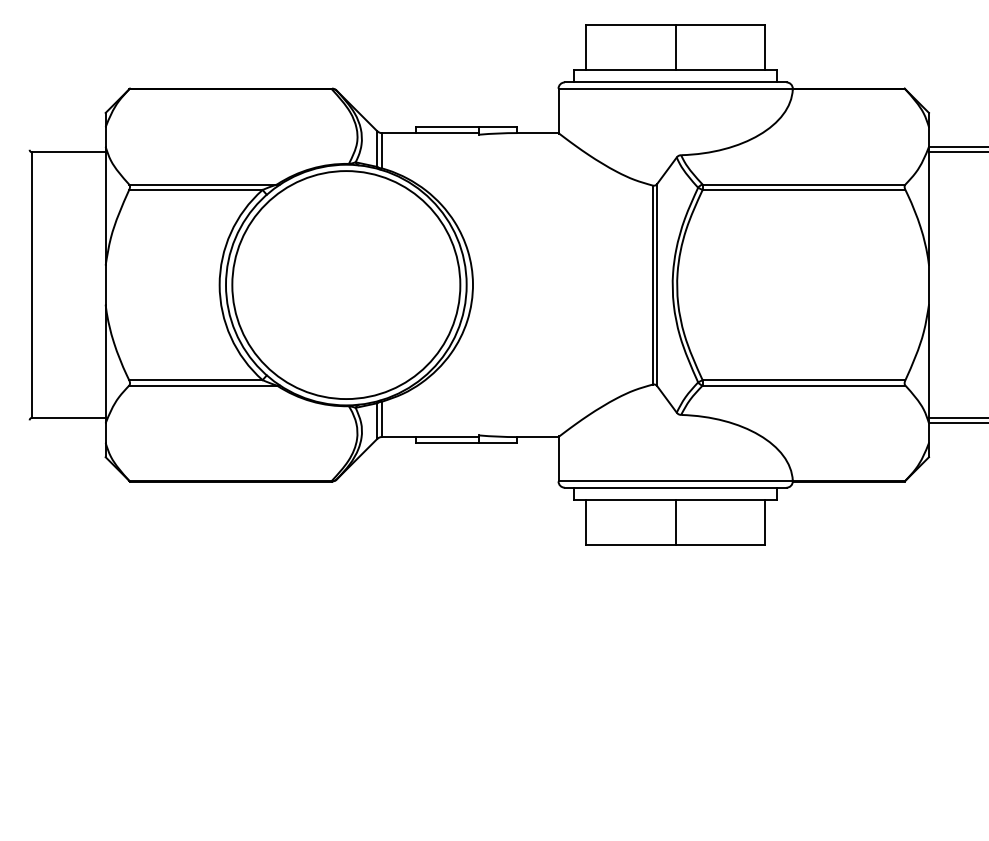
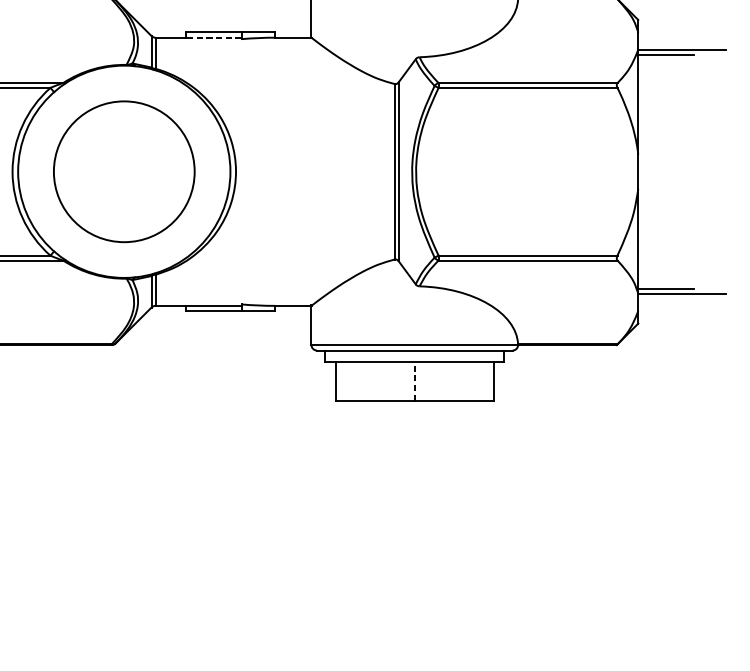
line: (447, 133) -> (213, 38), solid -> dashed
circle: (346, 285) -> (124, 172), size x0.7
line: (675, 522) -> (414, 381), solid -> dashed

